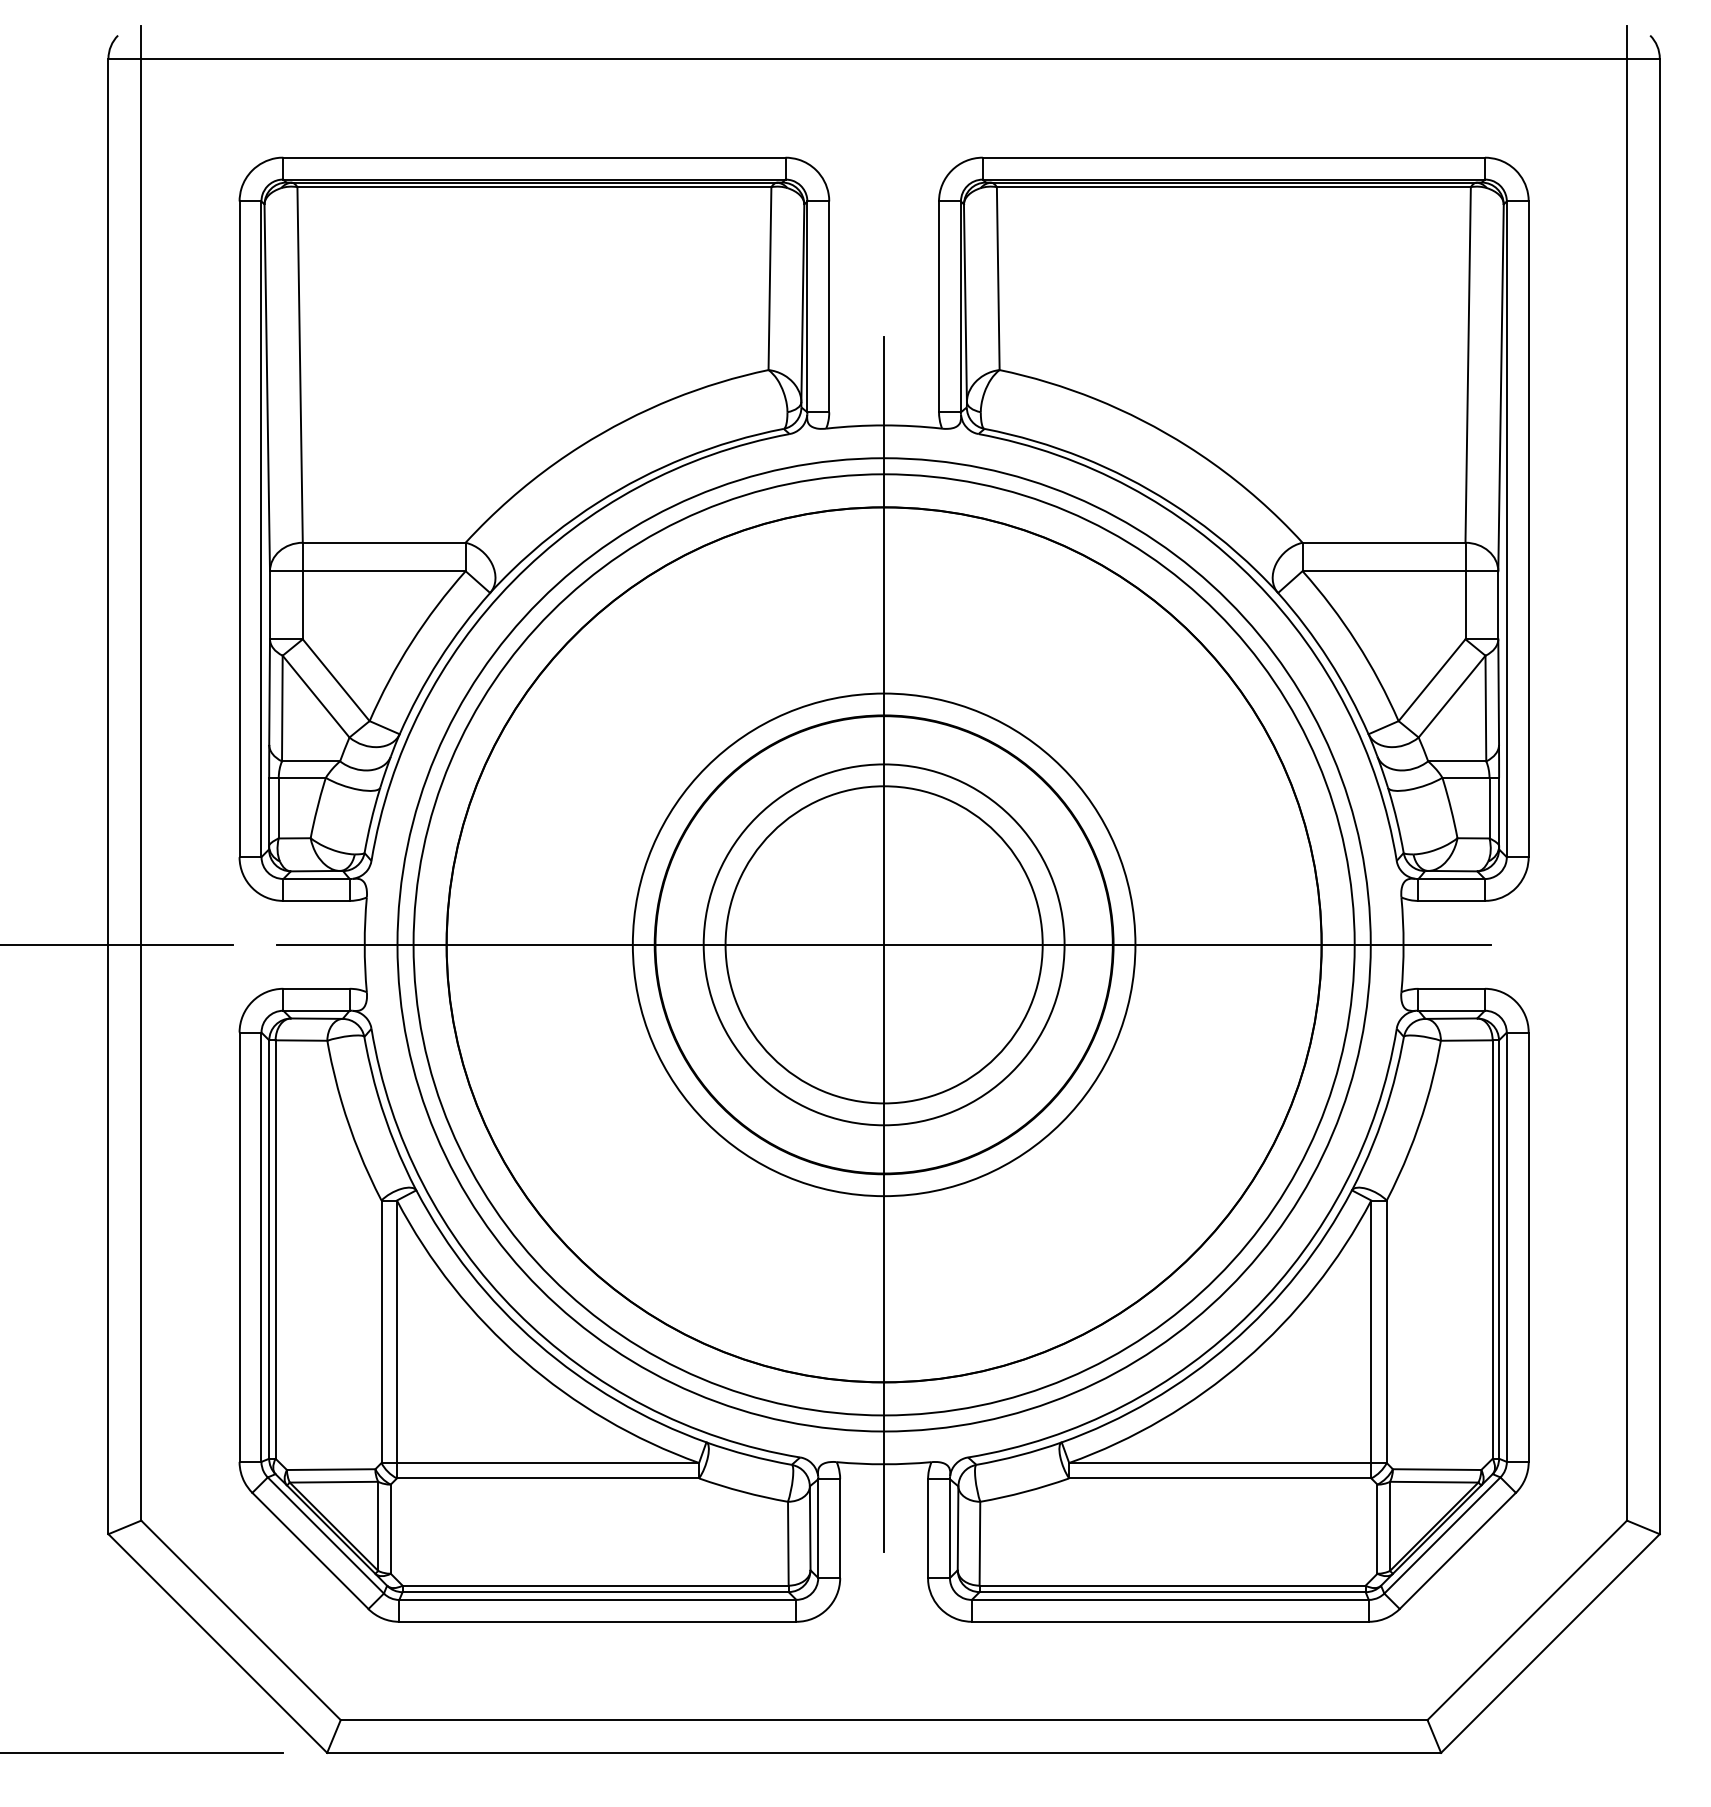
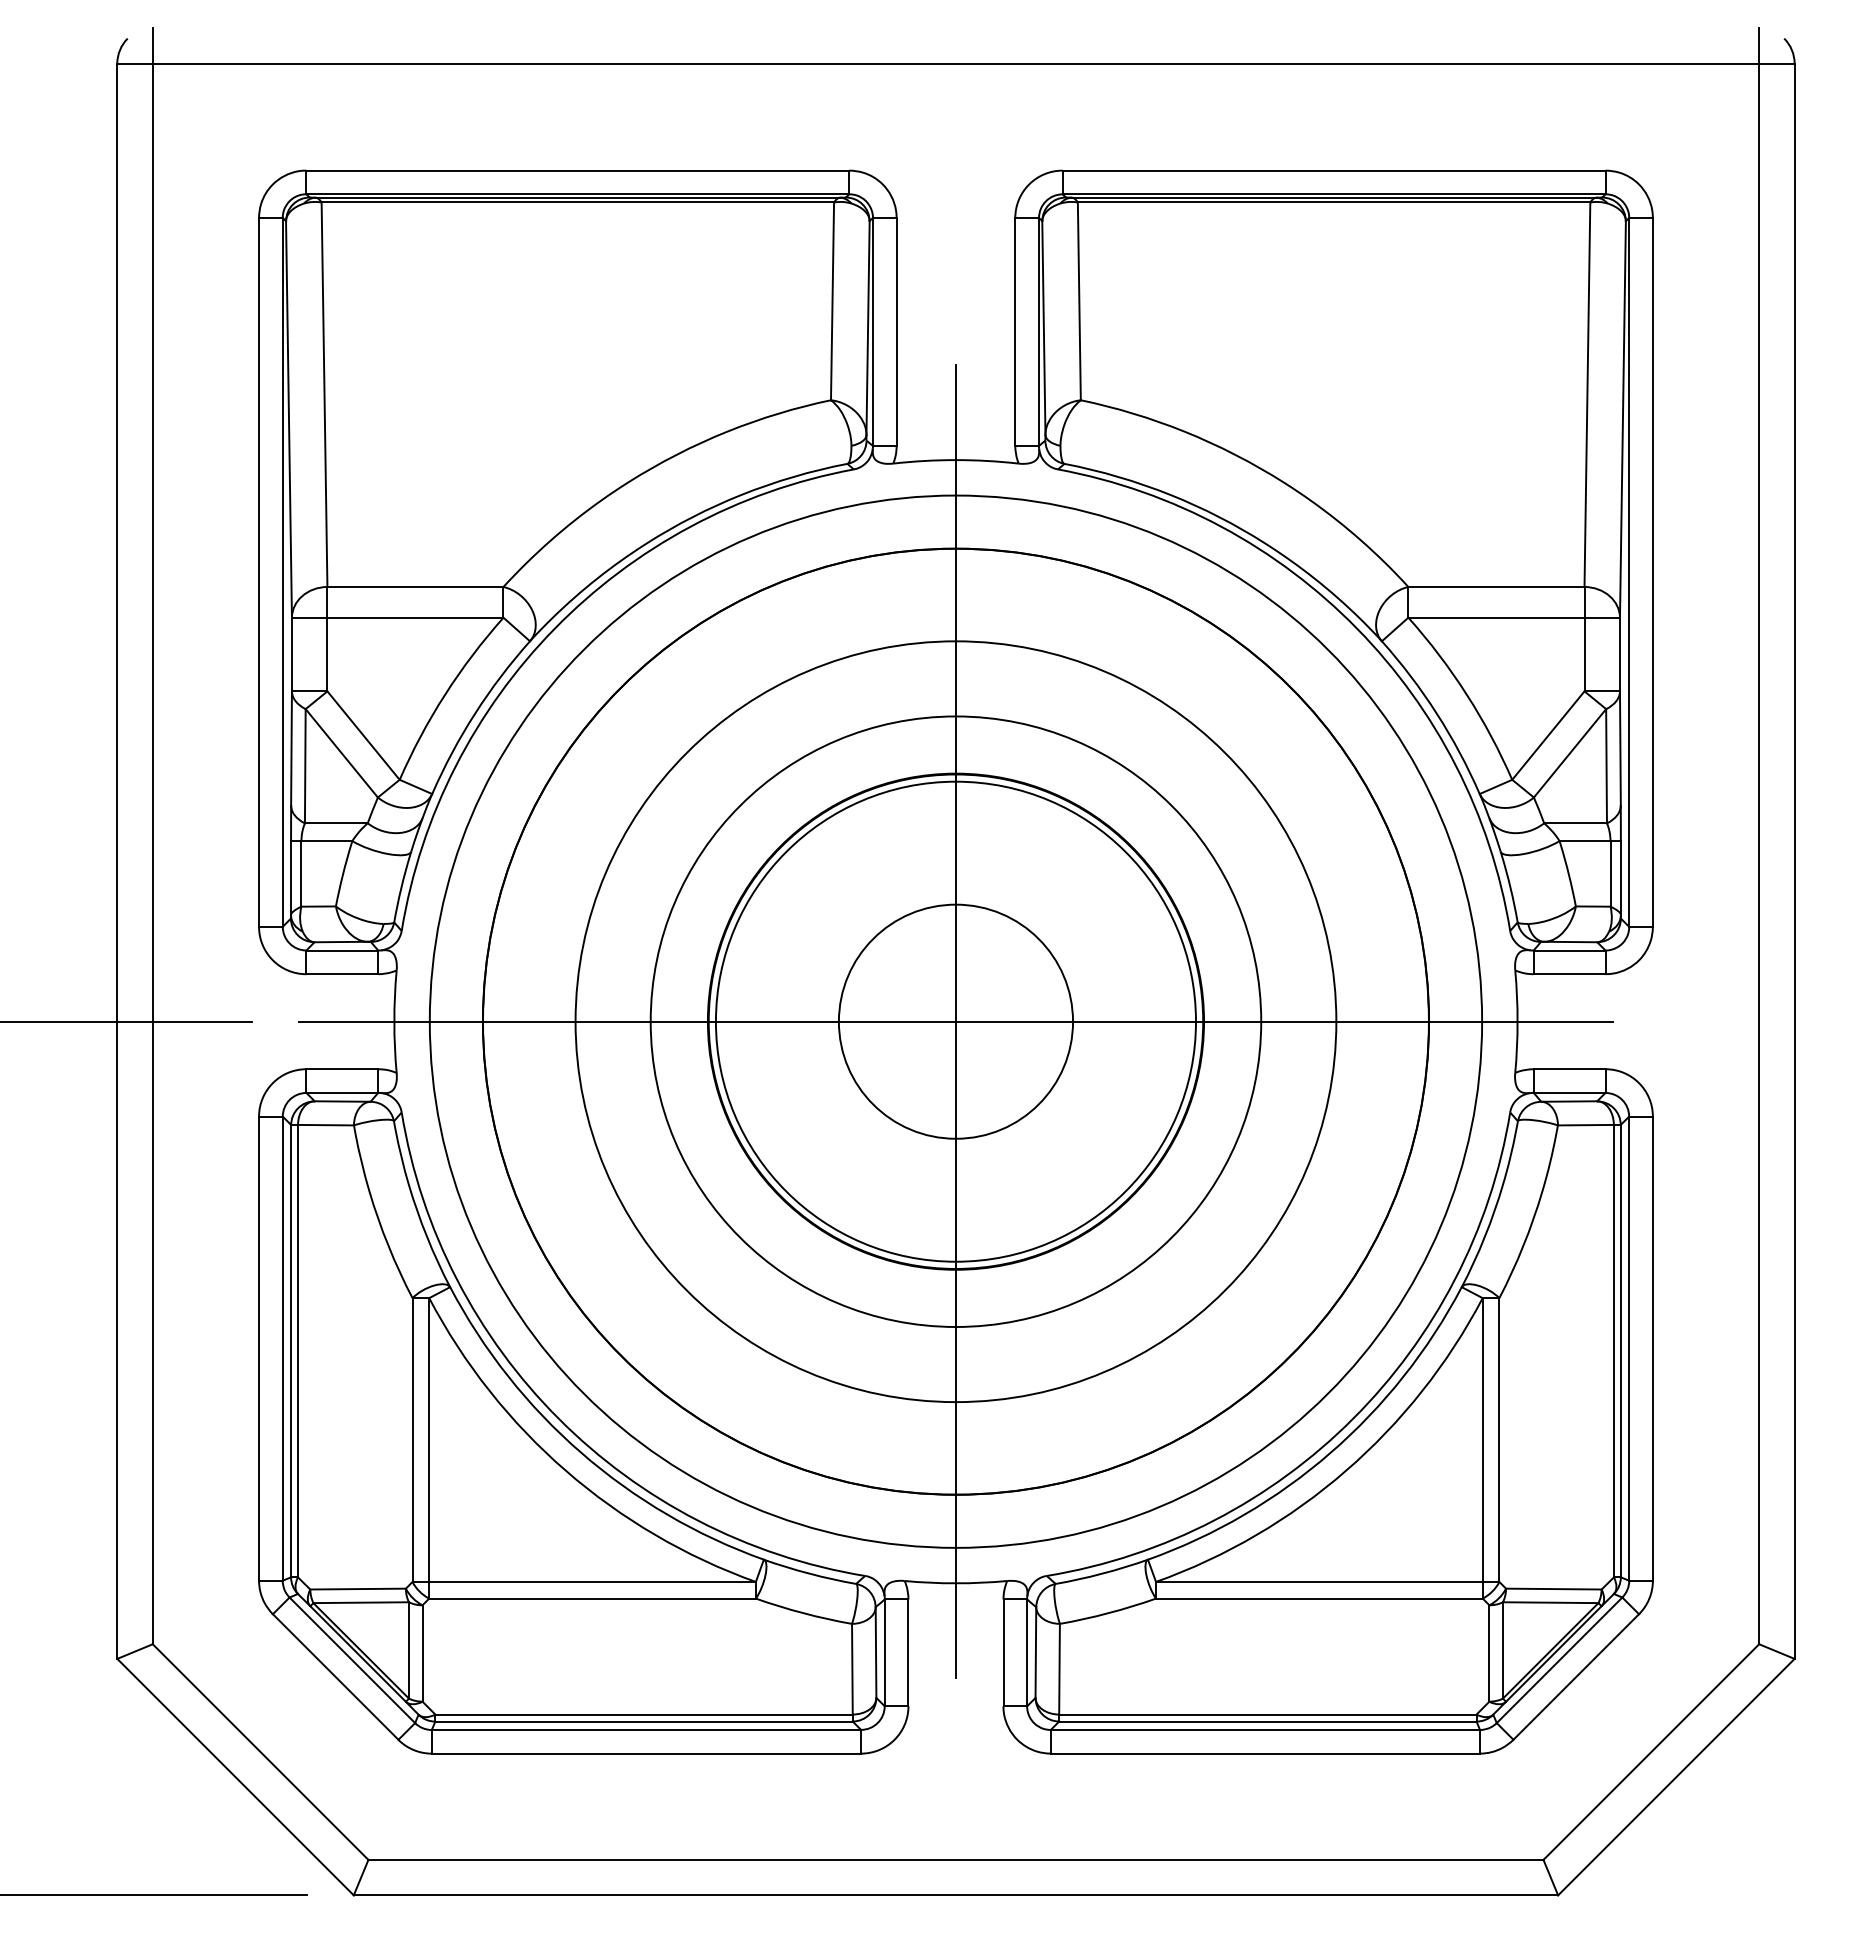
circle: (883, 944) -> (955, 1021), size x0.6
circle: (883, 944) -> (955, 1021), size x0.6
circle: (883, 944) -> (955, 1021), size x1.4
circle: (883, 944) -> (955, 1021), size x1.4

